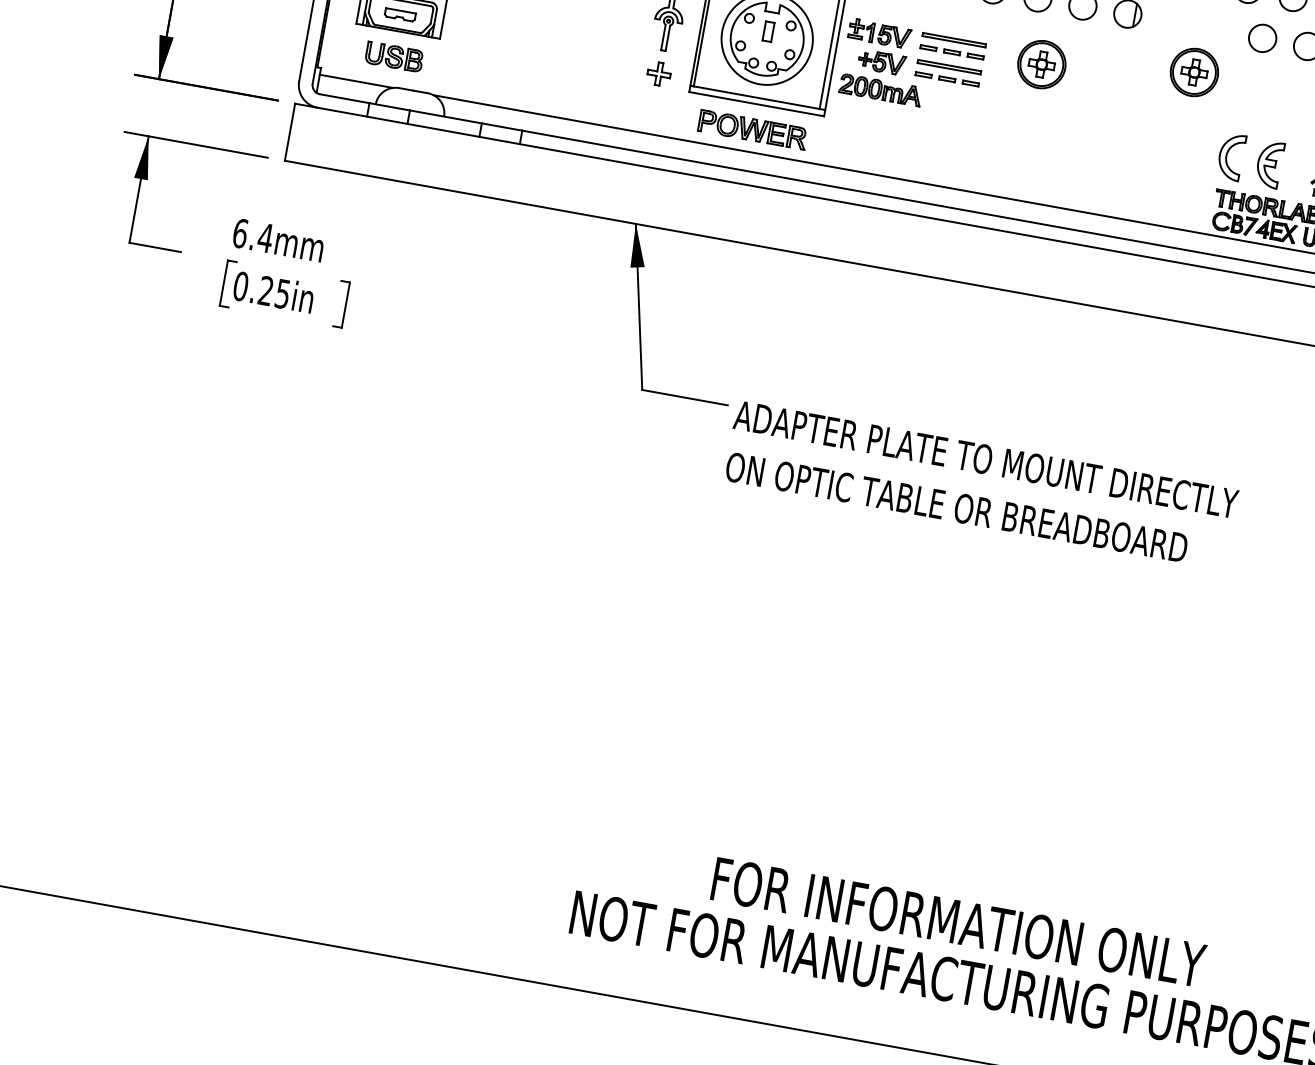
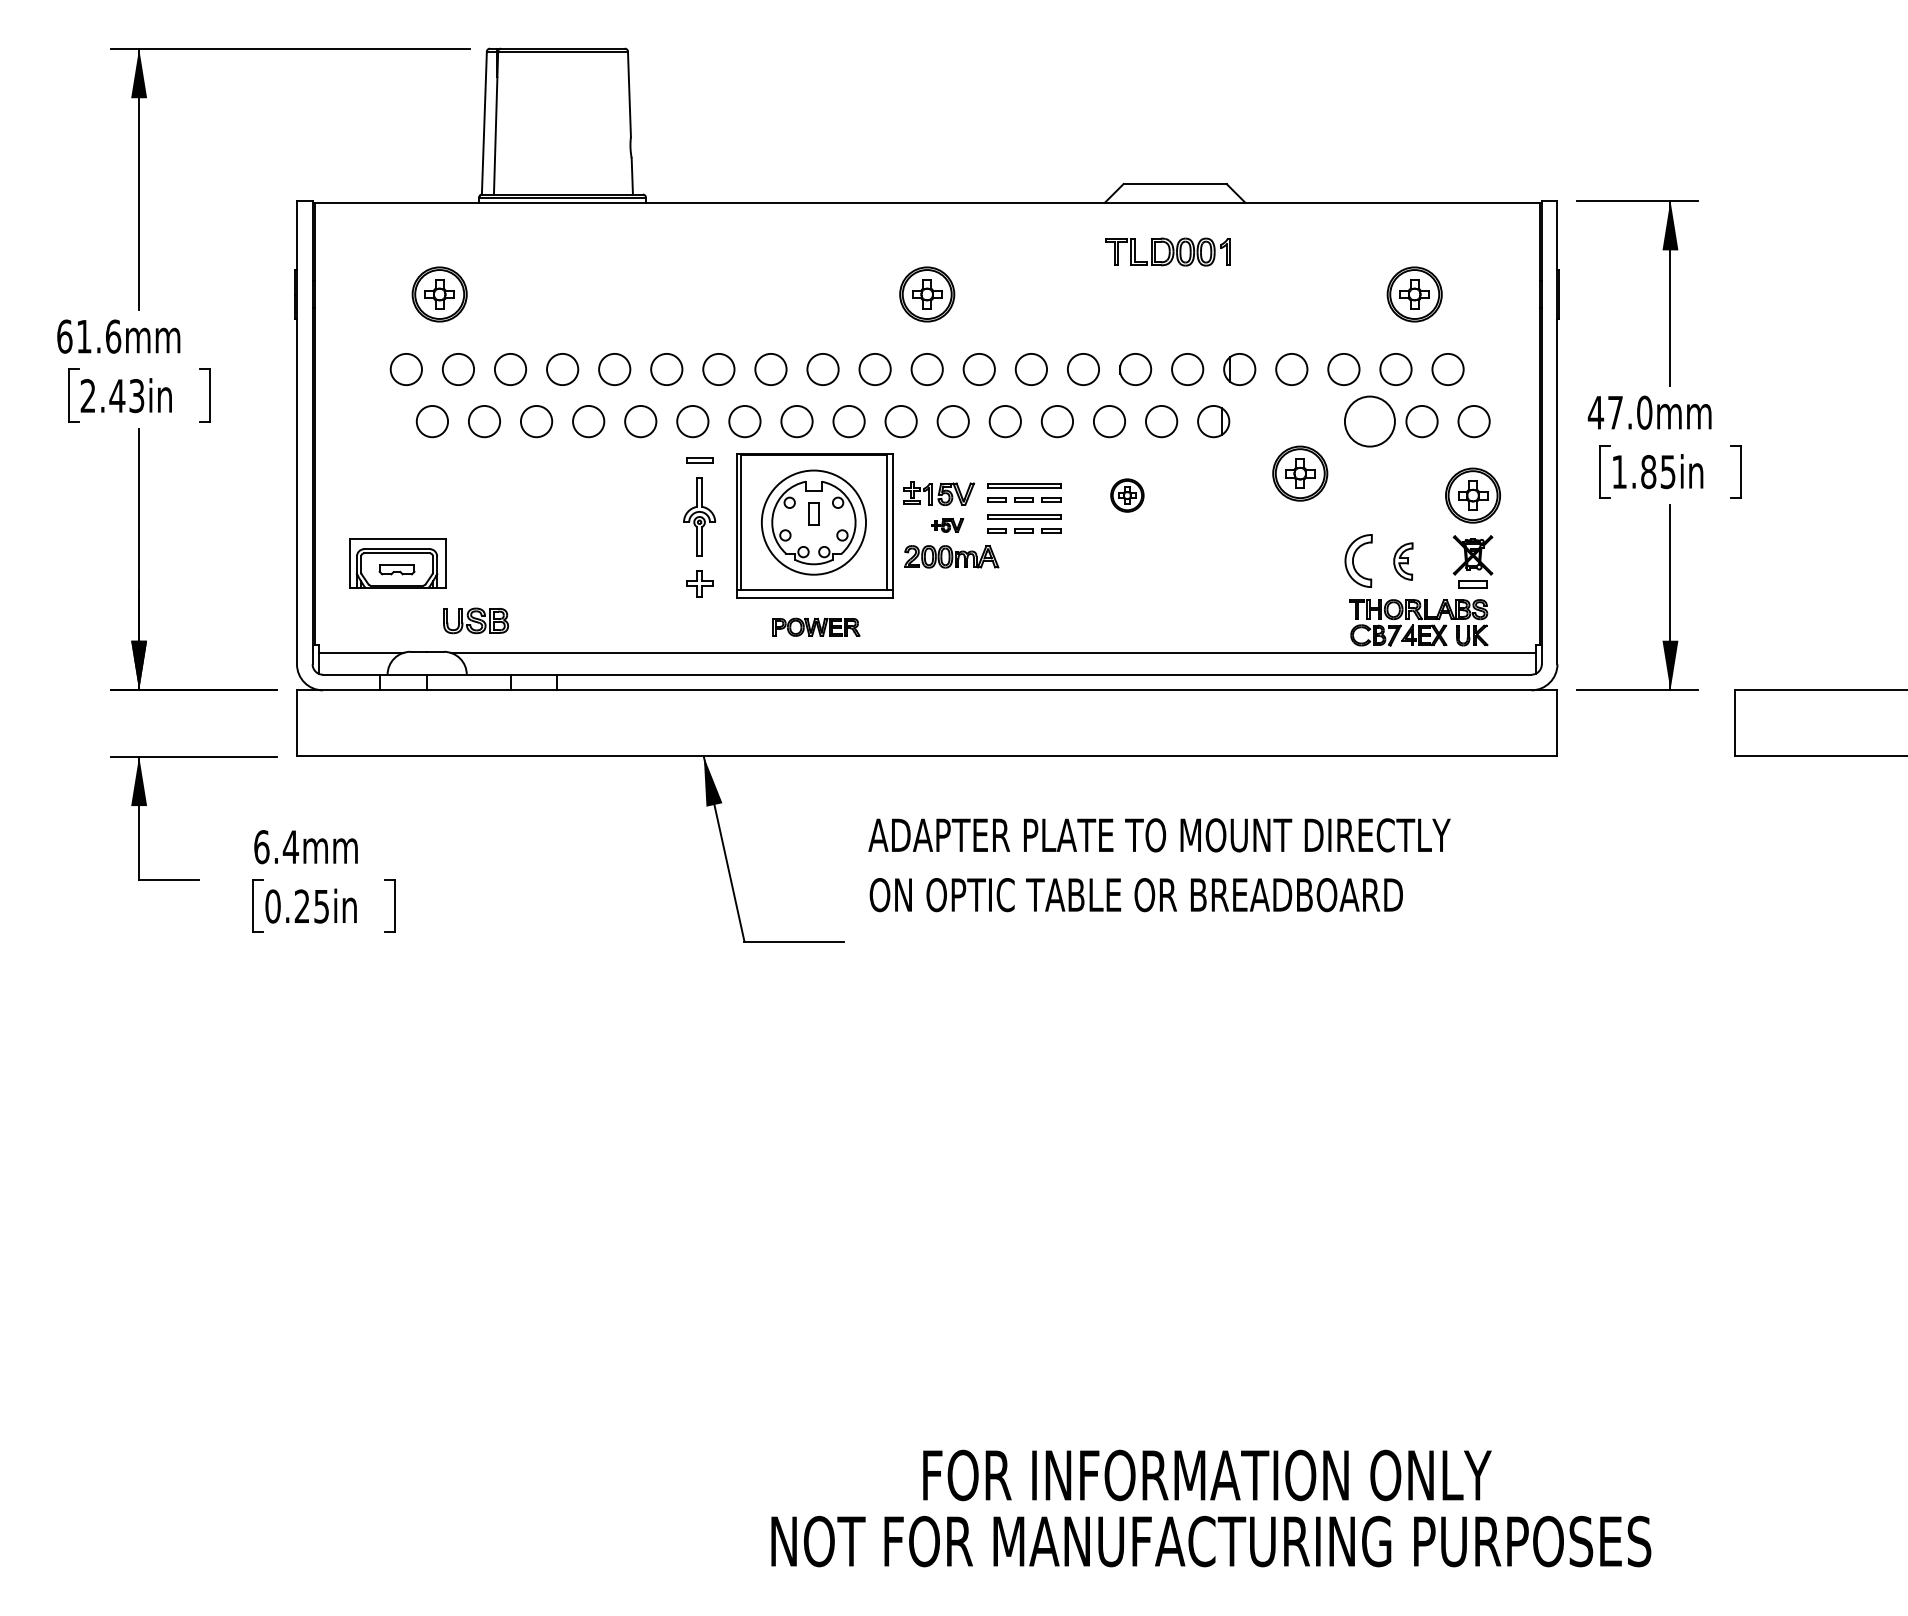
circle: (1262, 38) -> (1369, 421), size x1.6
part: (394, 56) -> (475, 620), moved
part: (882, 62) -> (947, 525), size x0.6
part: (1042, 64) -> (1127, 495), size x0.6
part: (753, 130) -> (816, 627), size x0.7
part: (1269, 164) -> (1403, 561), size x0.7
text: (981, 485) -> (1159, 865), moved

